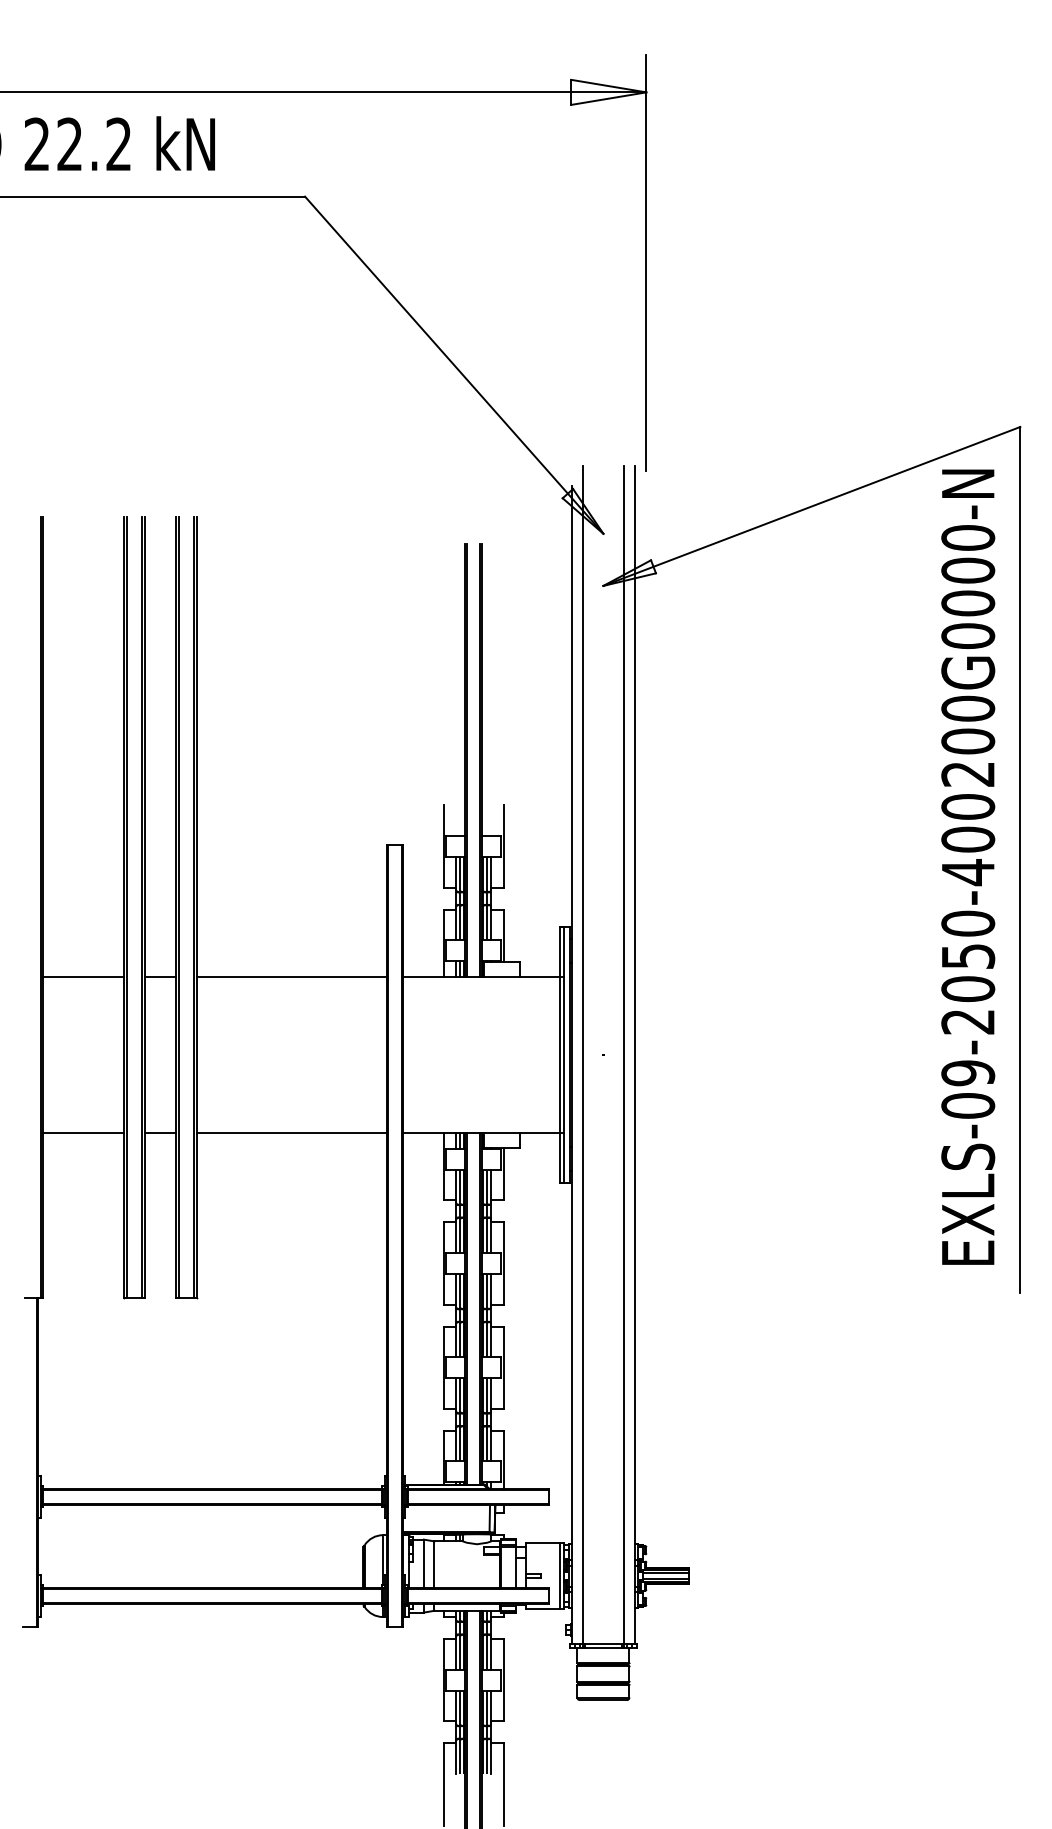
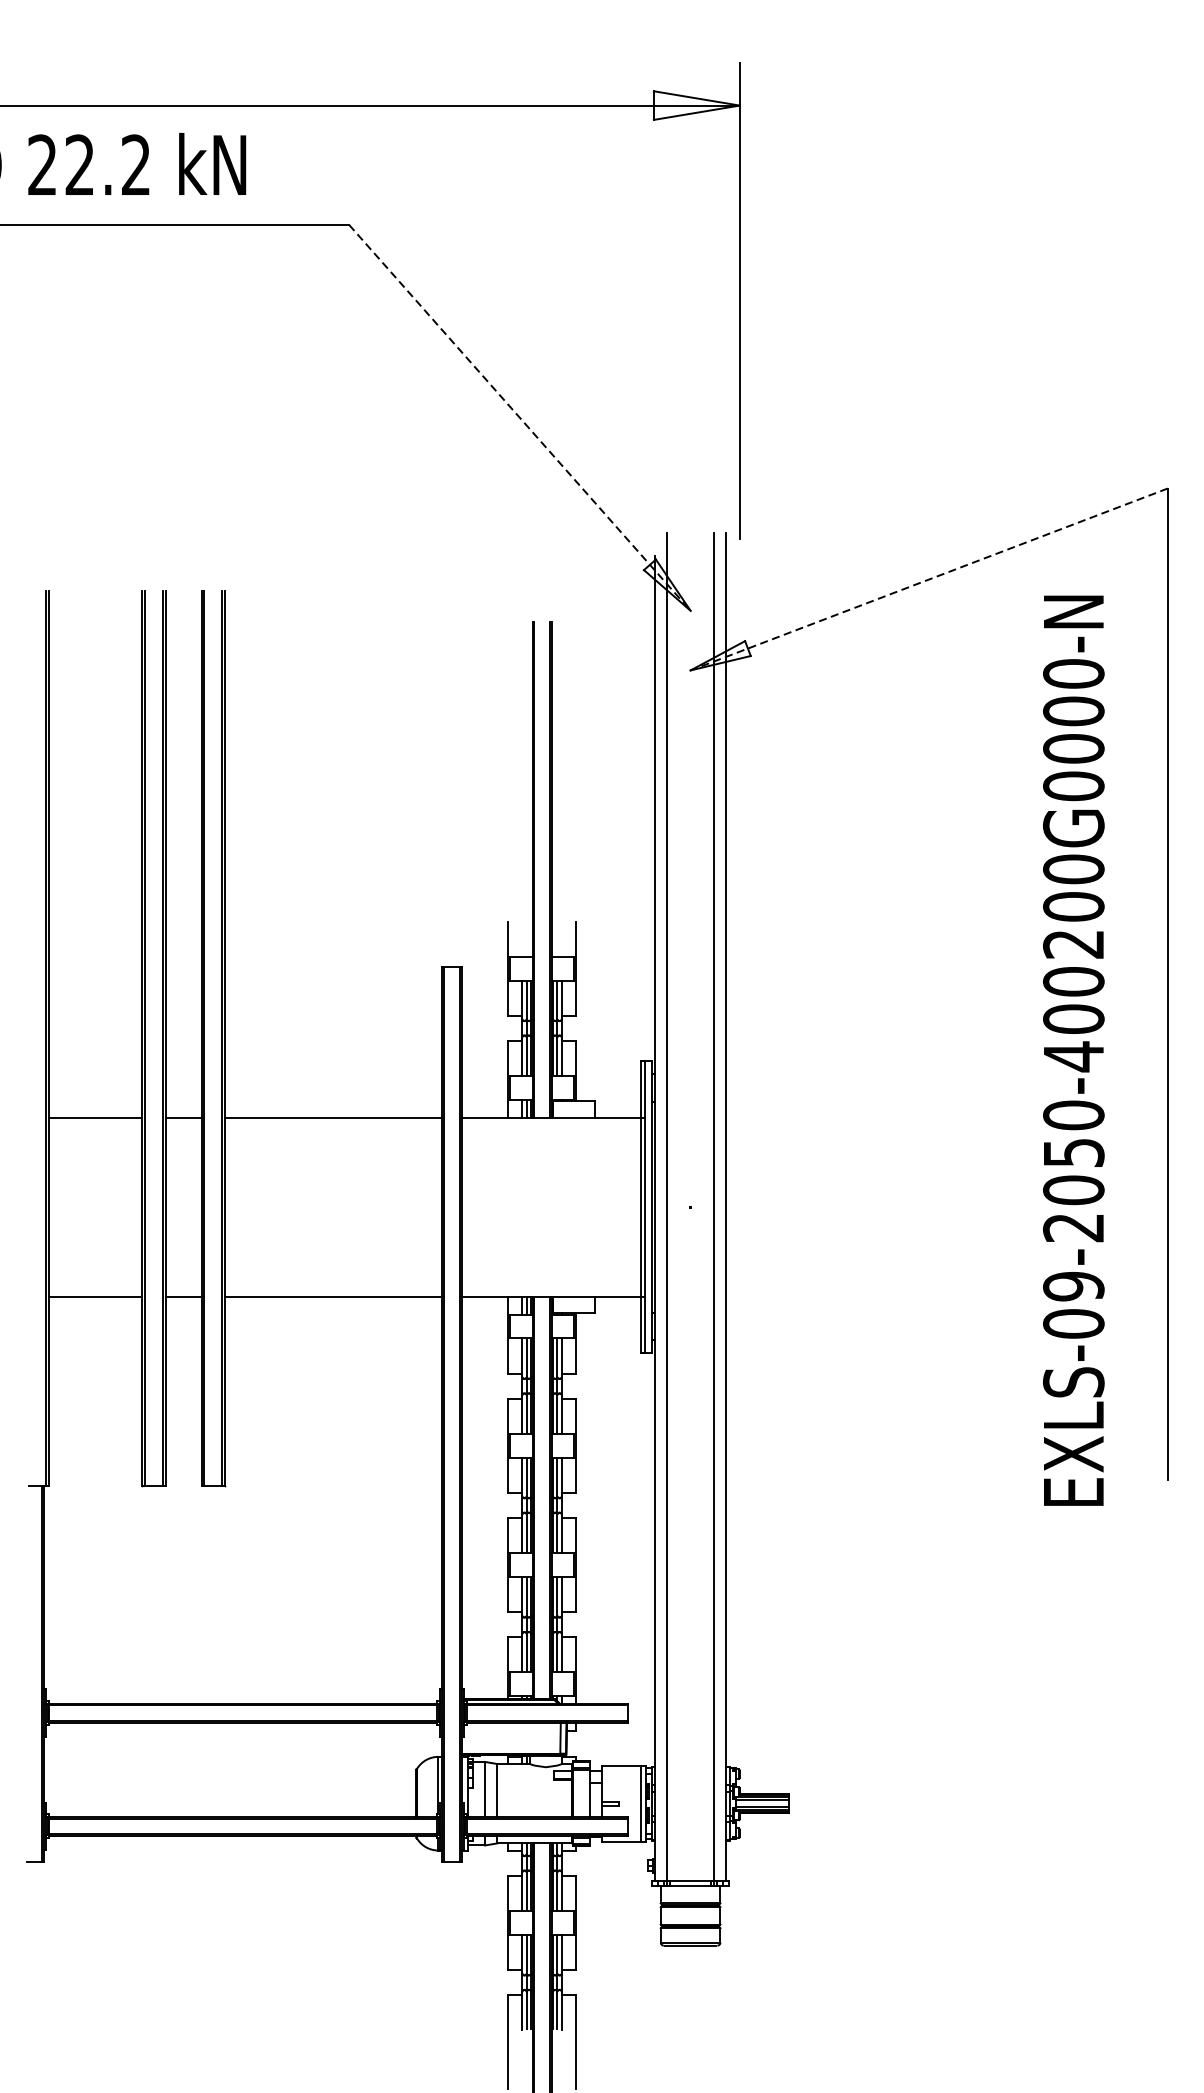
line: (454, 365) -> (520, 418), solid -> dashed
line: (811, 506) -> (928, 579), solid -> dashed
text: (968, 866) -> (1074, 1049), moved

